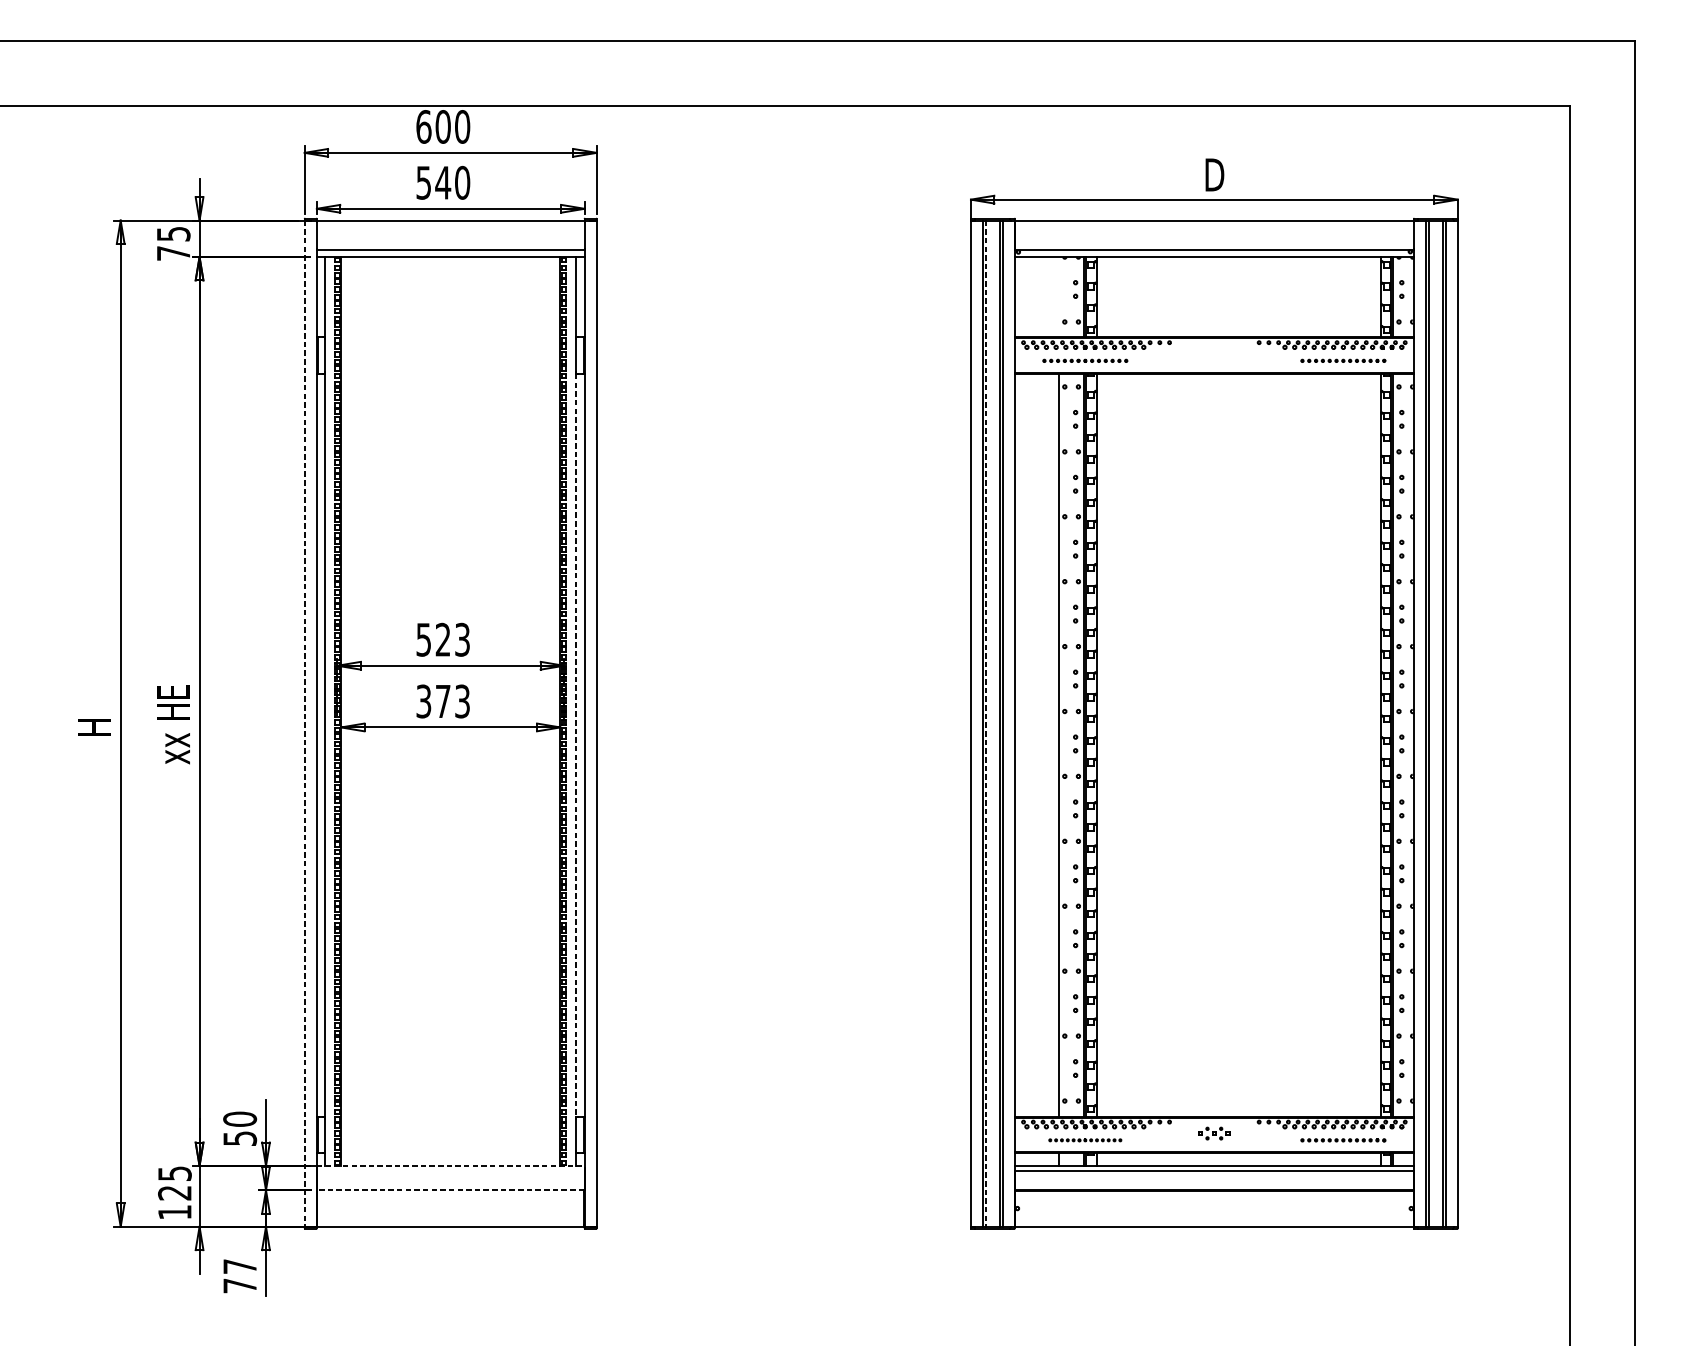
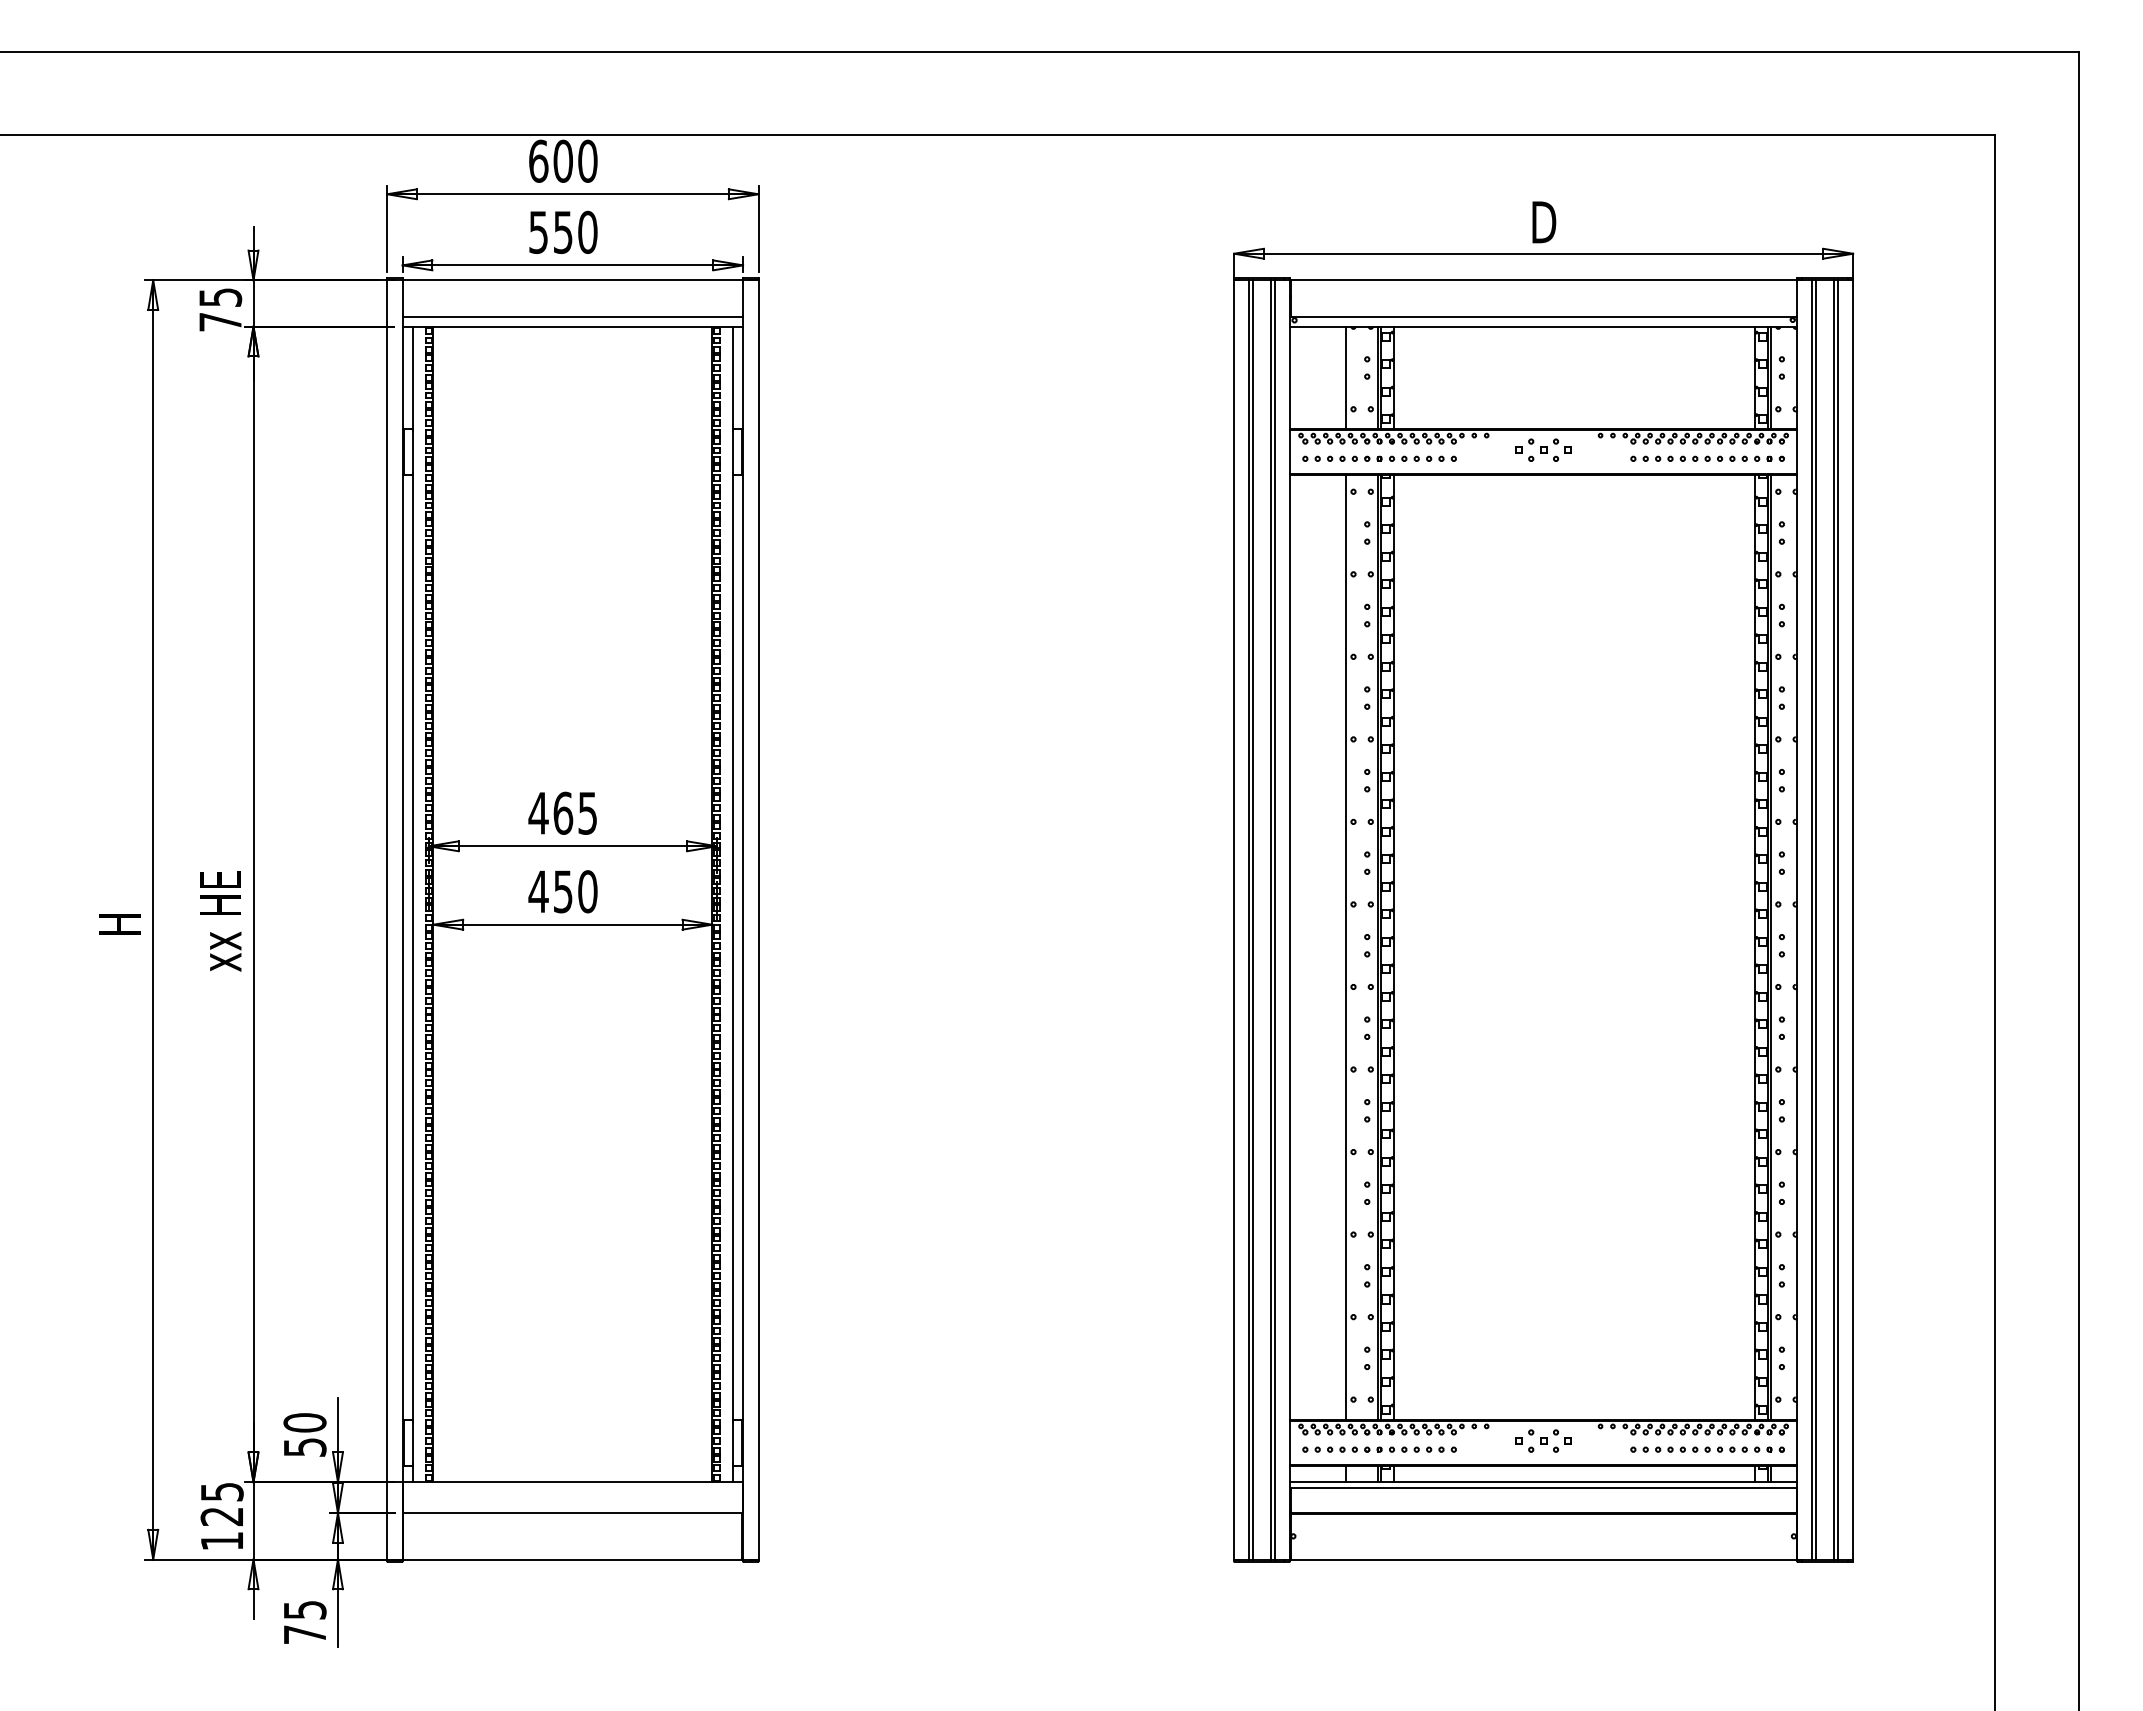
text: (443, 182) -> (563, 232), 540 -> 550
line: (1058, 297) -> (1345, 377), added
part: (1214, 353) -> (1543, 449), added
part: (1085, 360) -> (1379, 458), size x1.43
part: (1343, 360) -> (1707, 458), size x1.43
text: (442, 639) -> (562, 812), 523 -> 465
text: (442, 701) -> (562, 891), 373 -> 450
line: (304, 723) -> (387, 919), dashed -> solid
line: (986, 723) -> (1253, 919), dashed -> solid
line: (576, 745) -> (732, 947), dashed -> solid
part: (1214, 1133) -> (1543, 1440), size x1.43
part: (1085, 1140) -> (1379, 1449), size x1.67
part: (1343, 1140) -> (1707, 1449), size x1.43
line: (451, 1166) -> (573, 1482), dashed -> solid
line: (450, 1190) -> (572, 1513), dashed -> solid
text: (240, 1266) -> (305, 1610), 77 -> 75

